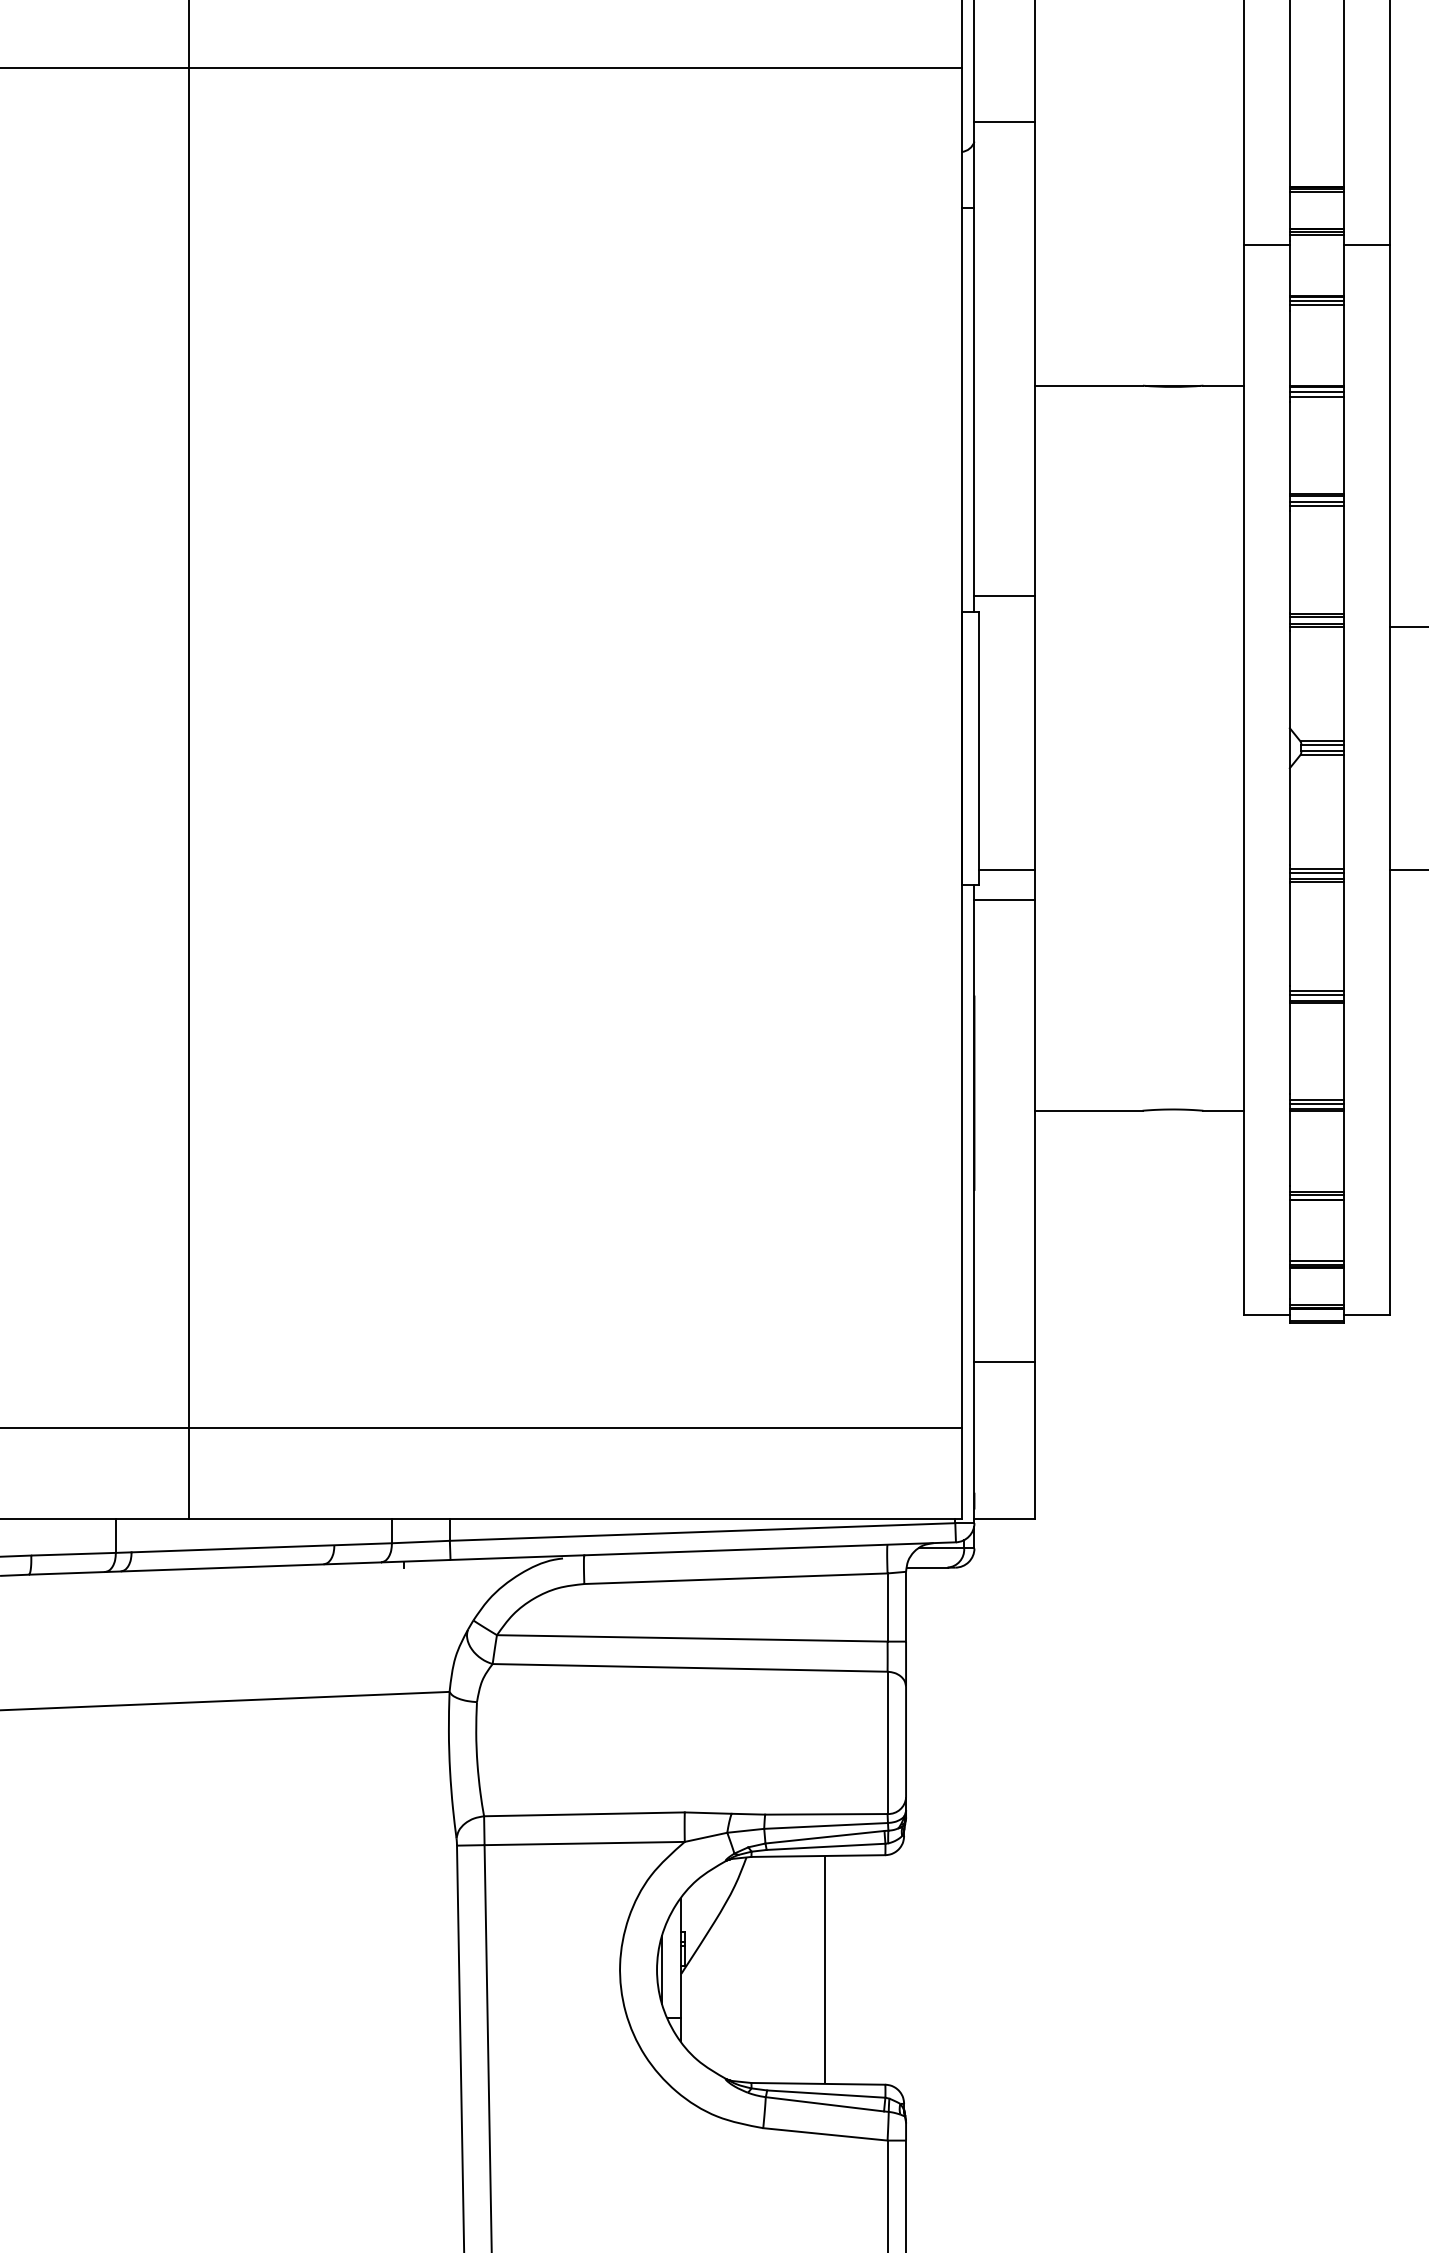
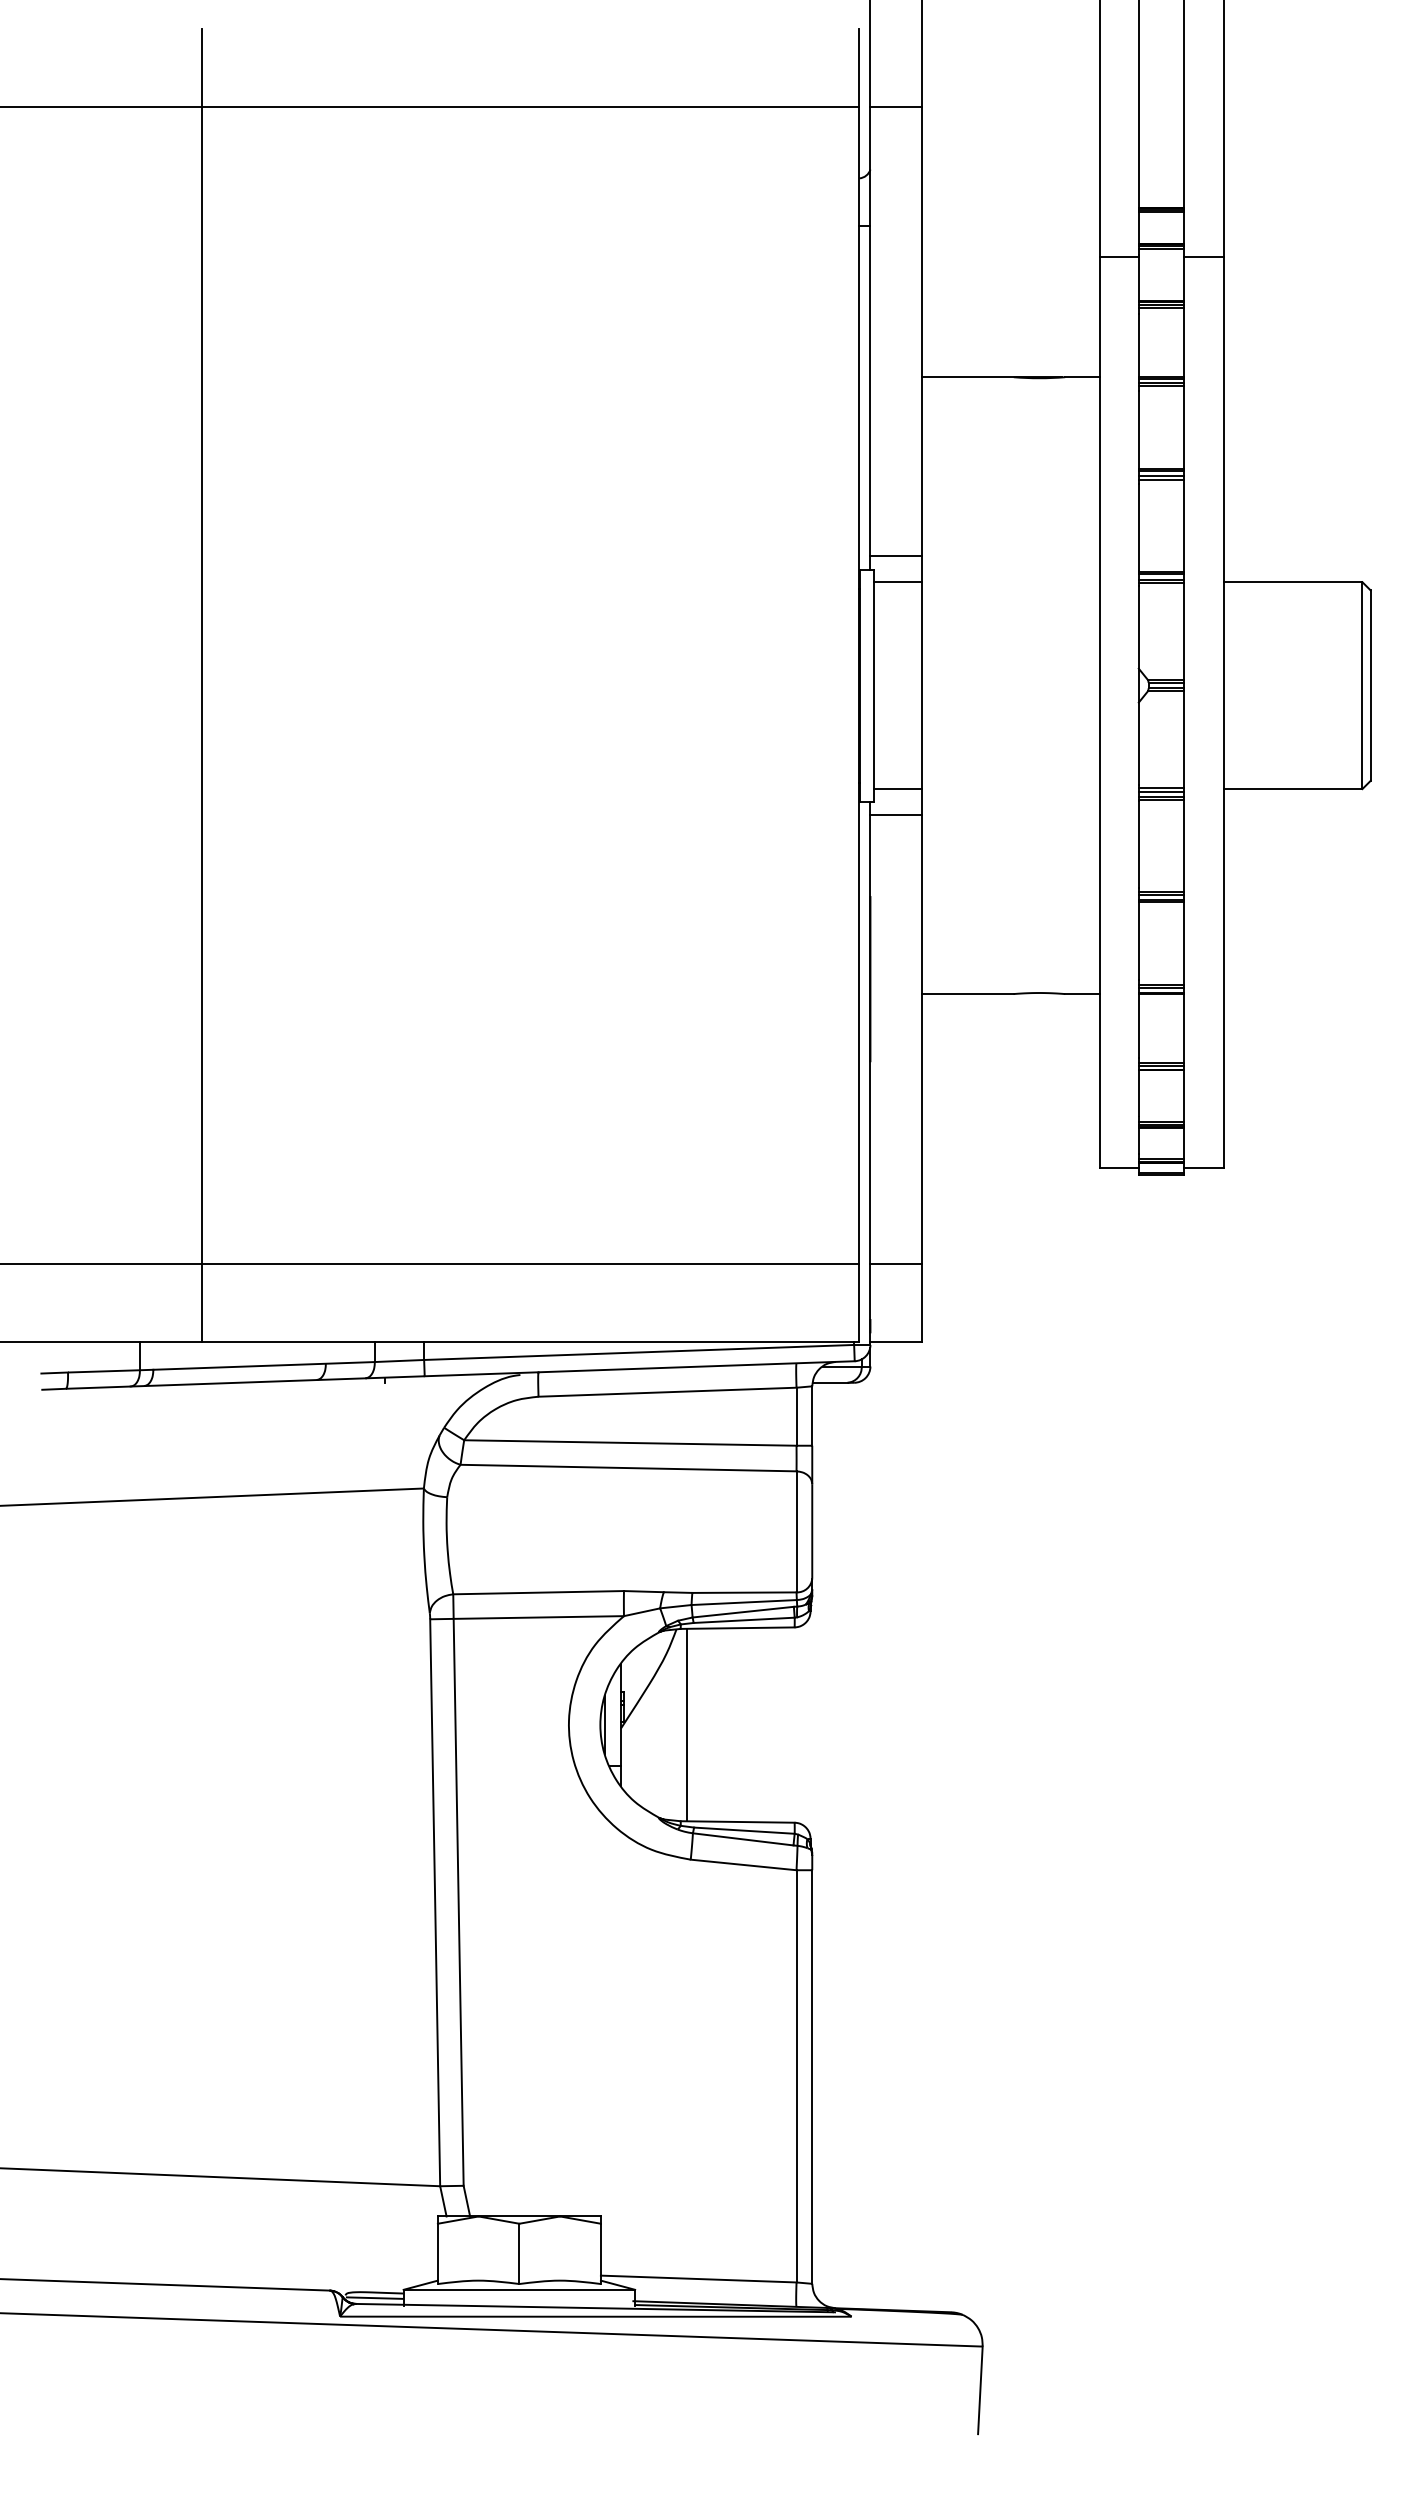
line: (1005, 122) -> (896, 107), moved
line: (1006, 626) -> (897, 582), added
line: (1005, 1362) -> (896, 1264), moved
line: (824, 1969) -> (686, 1724), moved

